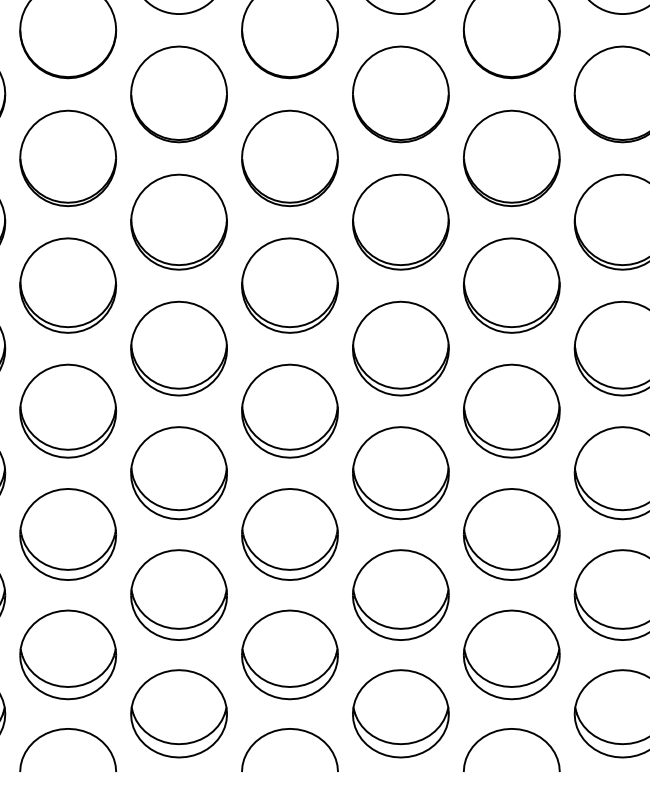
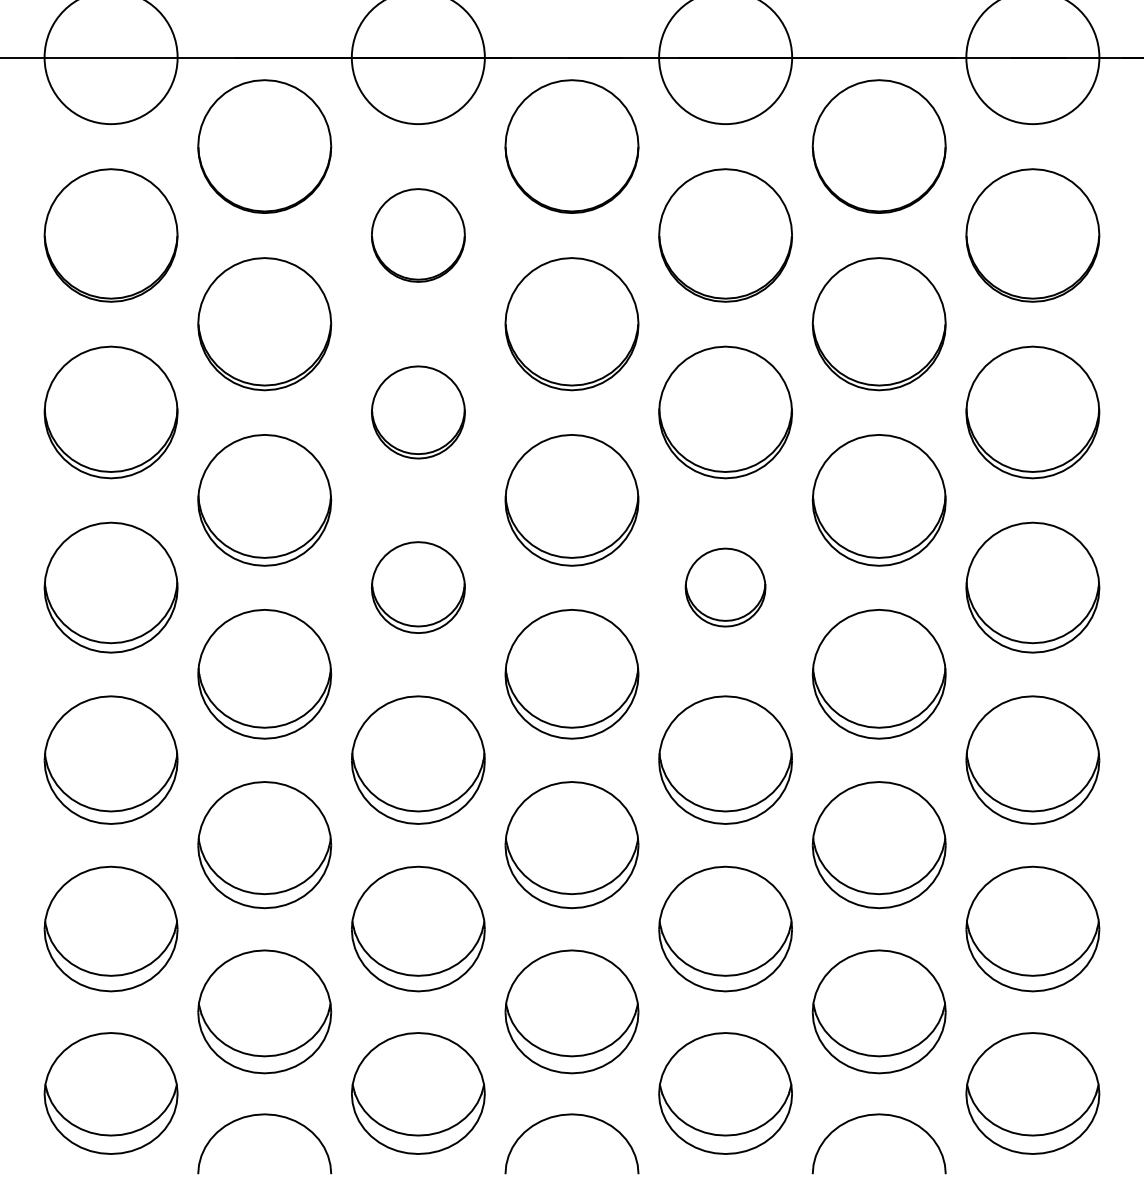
part: (179, 94) -> (418, 235), size x0.7
part: (179, 222) -> (418, 412), size x0.7
part: (179, 348) -> (418, 587), size x0.7
part: (400, 348) -> (725, 587), size x0.6

